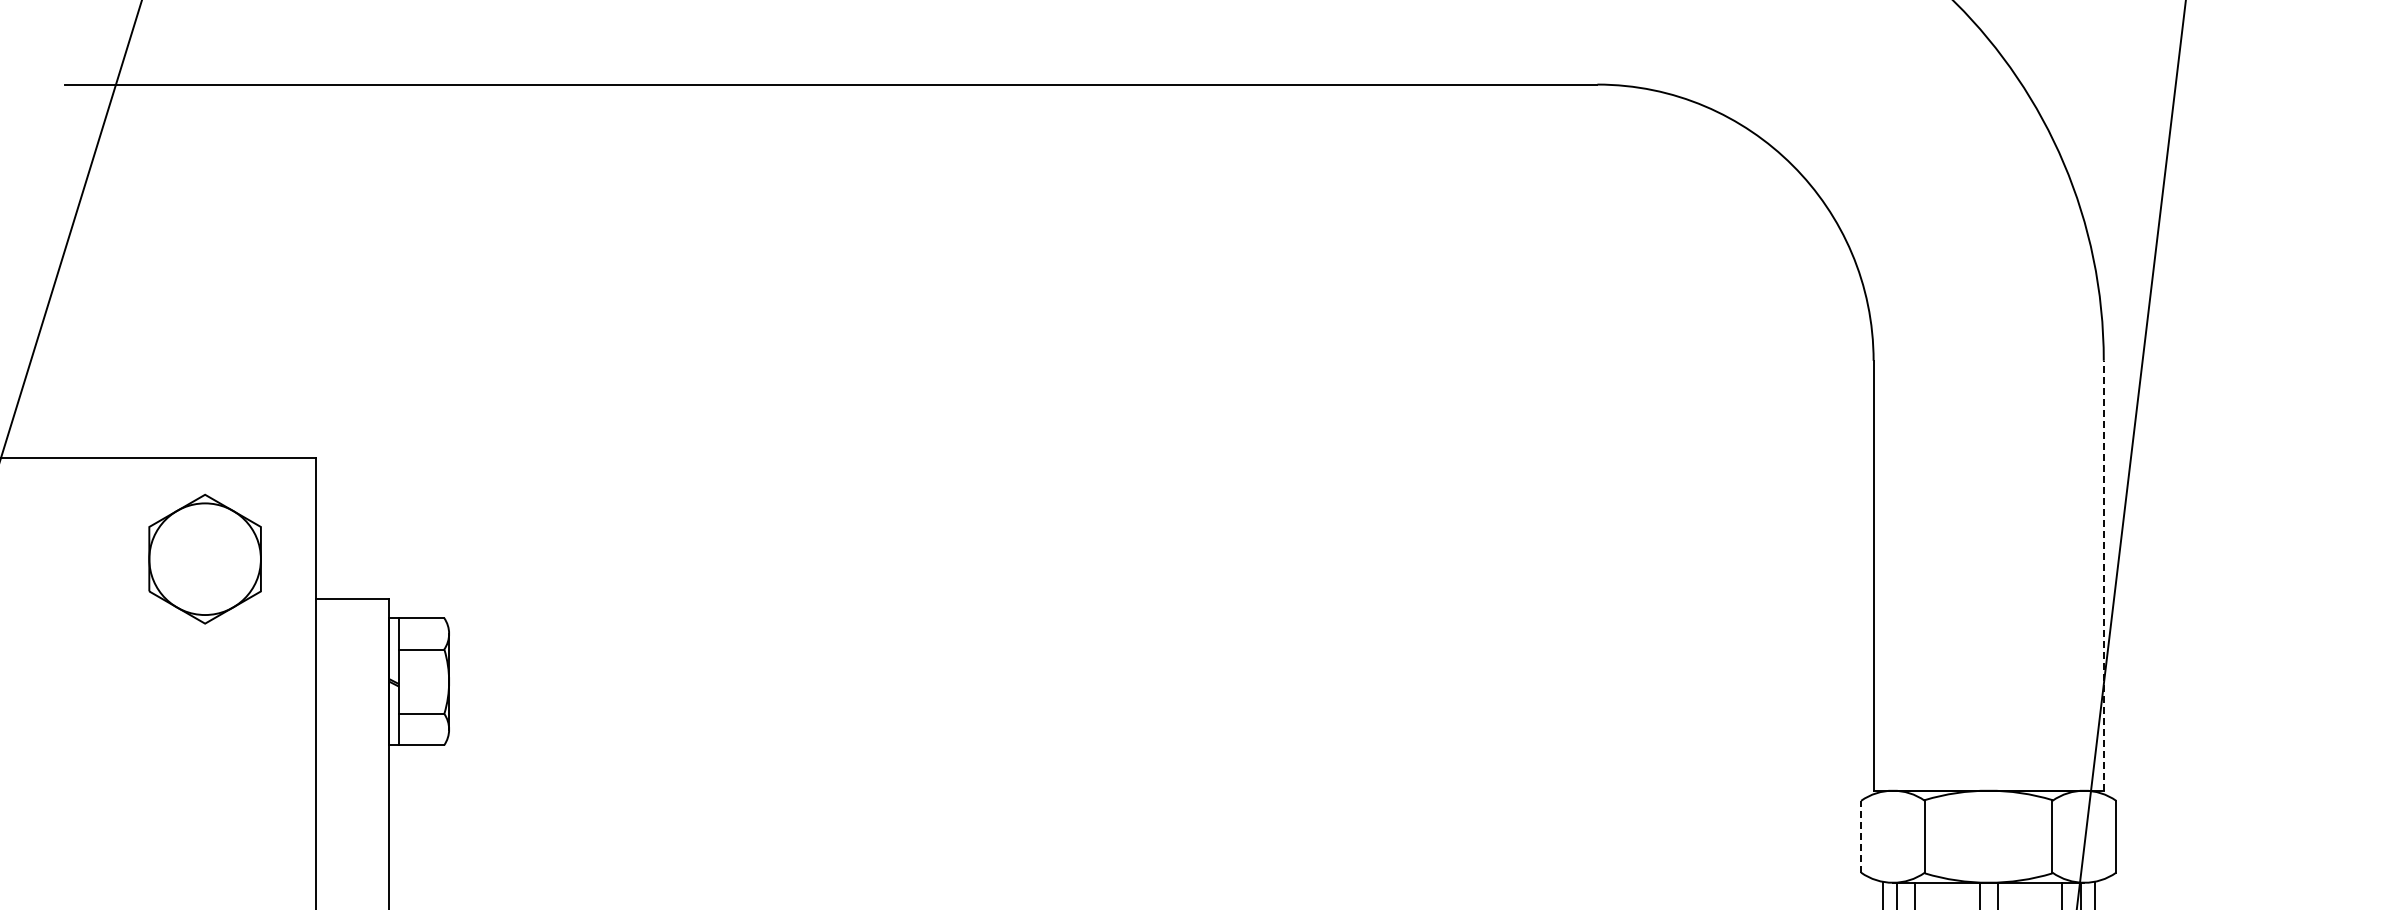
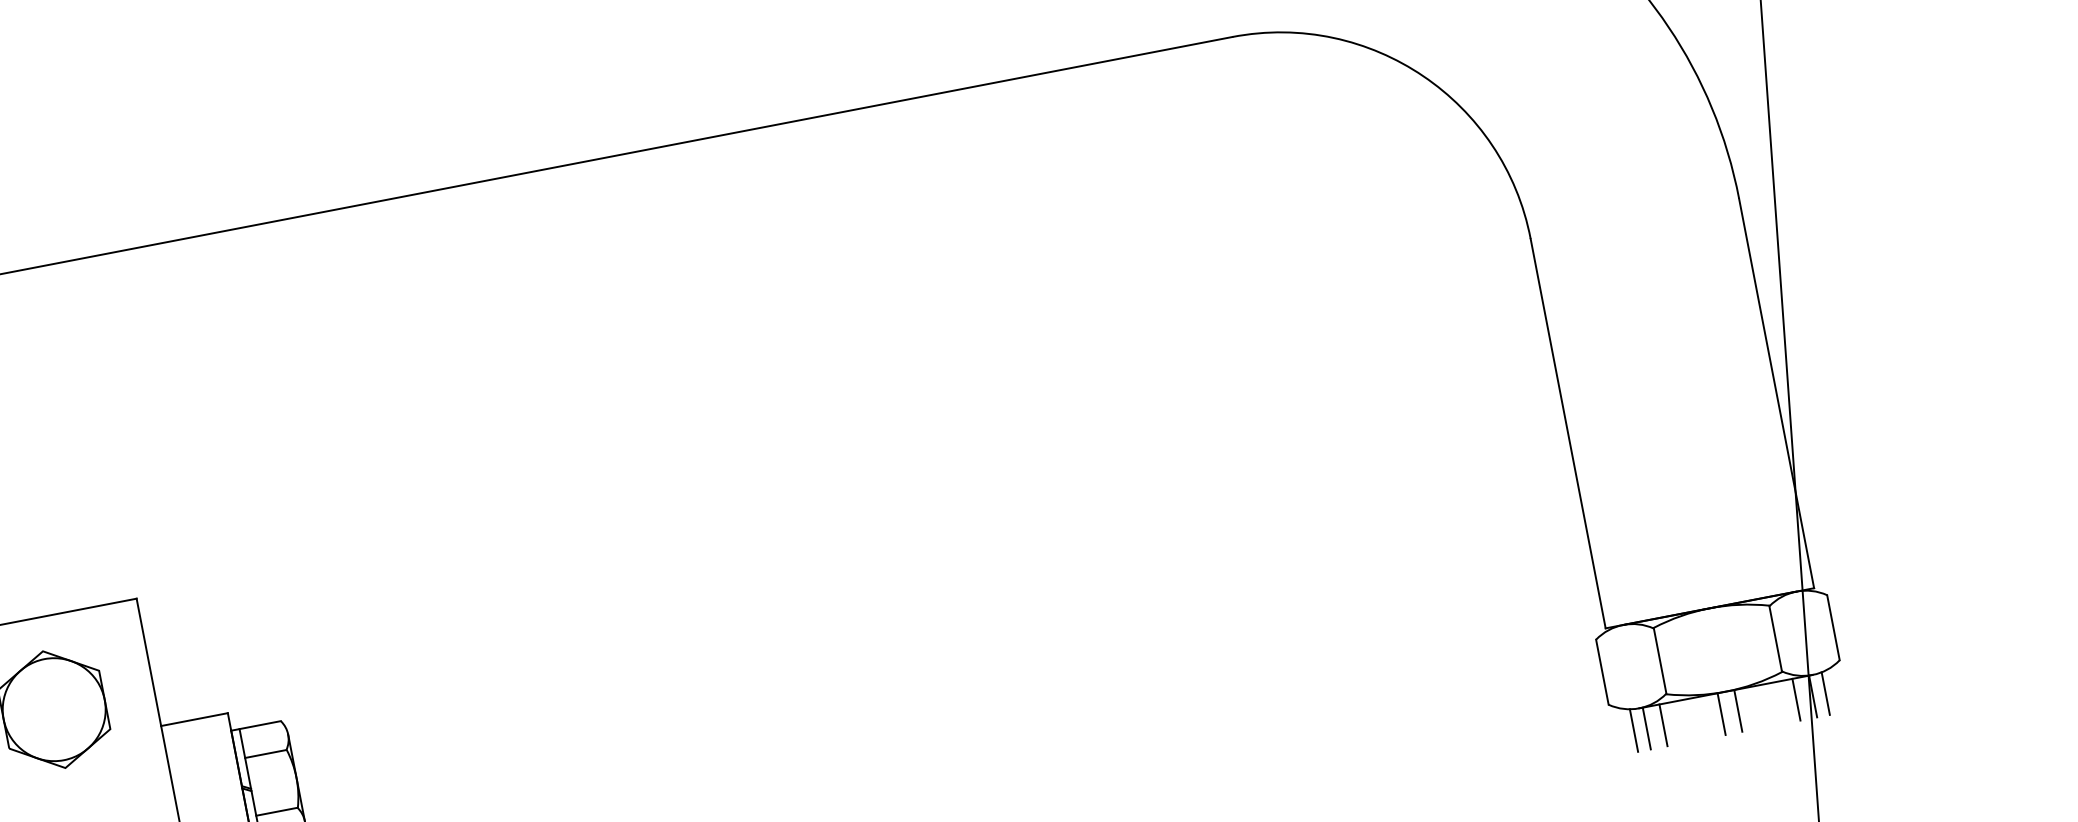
line: (2103, 575) -> (1776, 393), dashed -> solid
line: (1861, 836) -> (1602, 671), dashed -> solid

